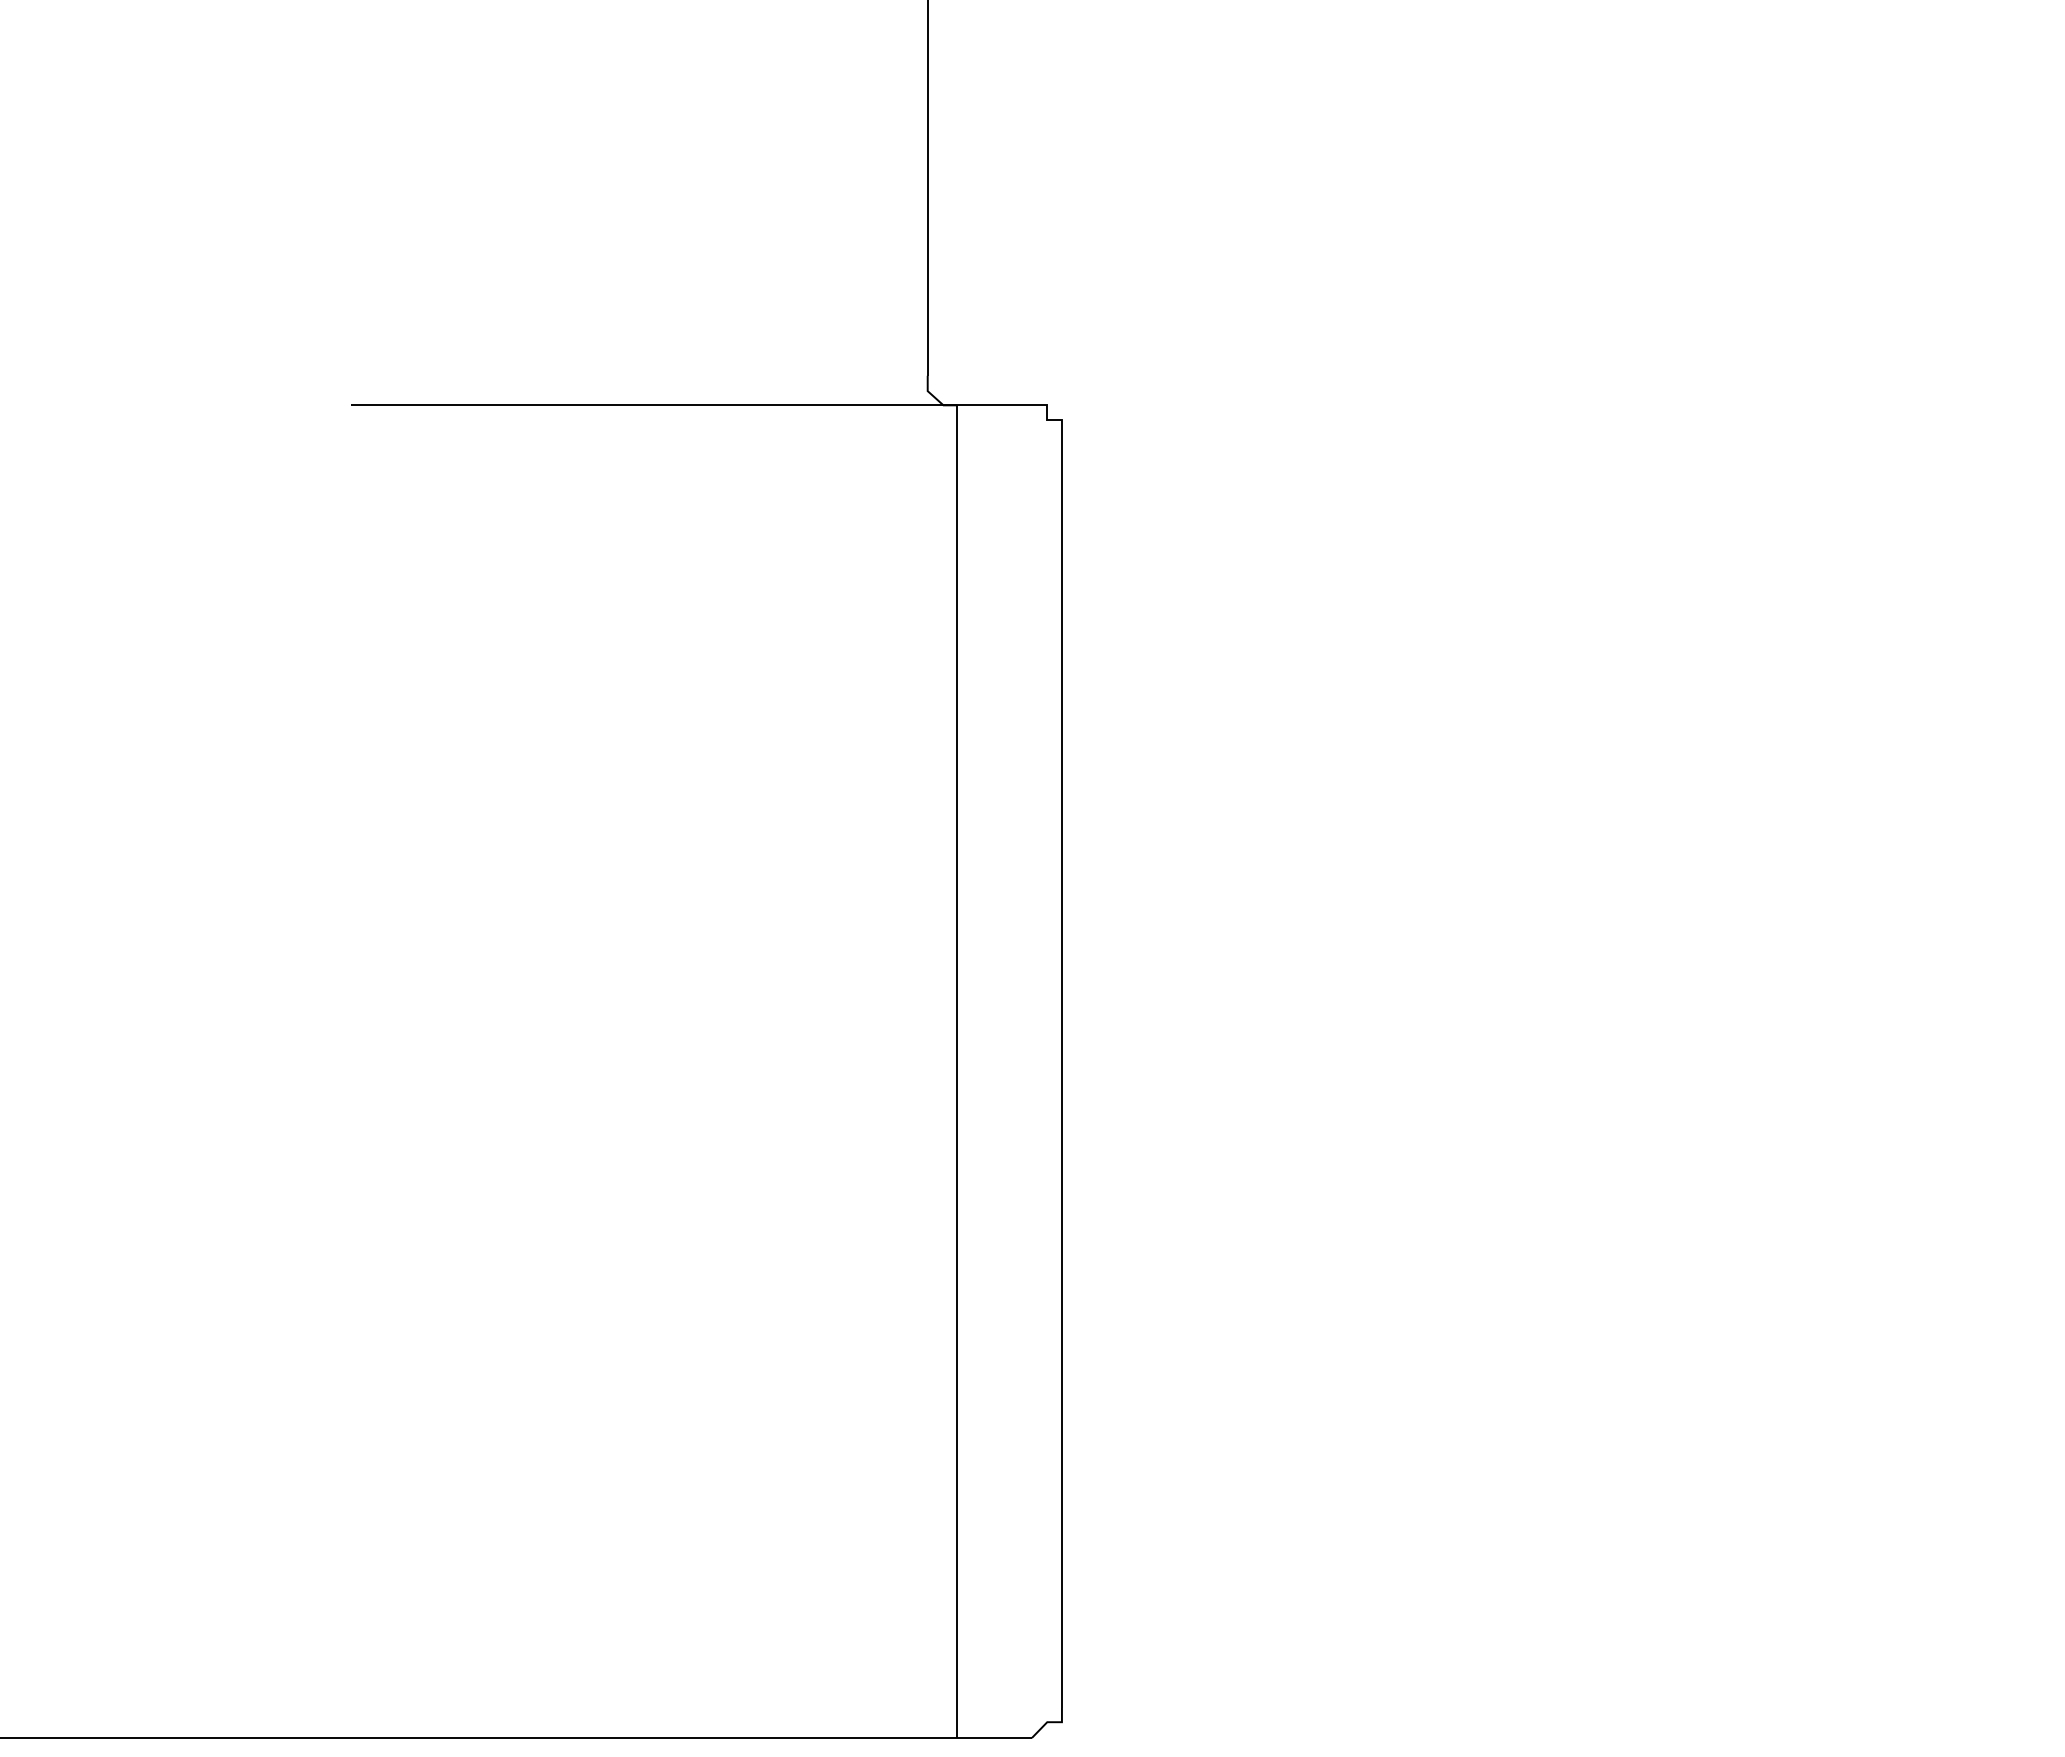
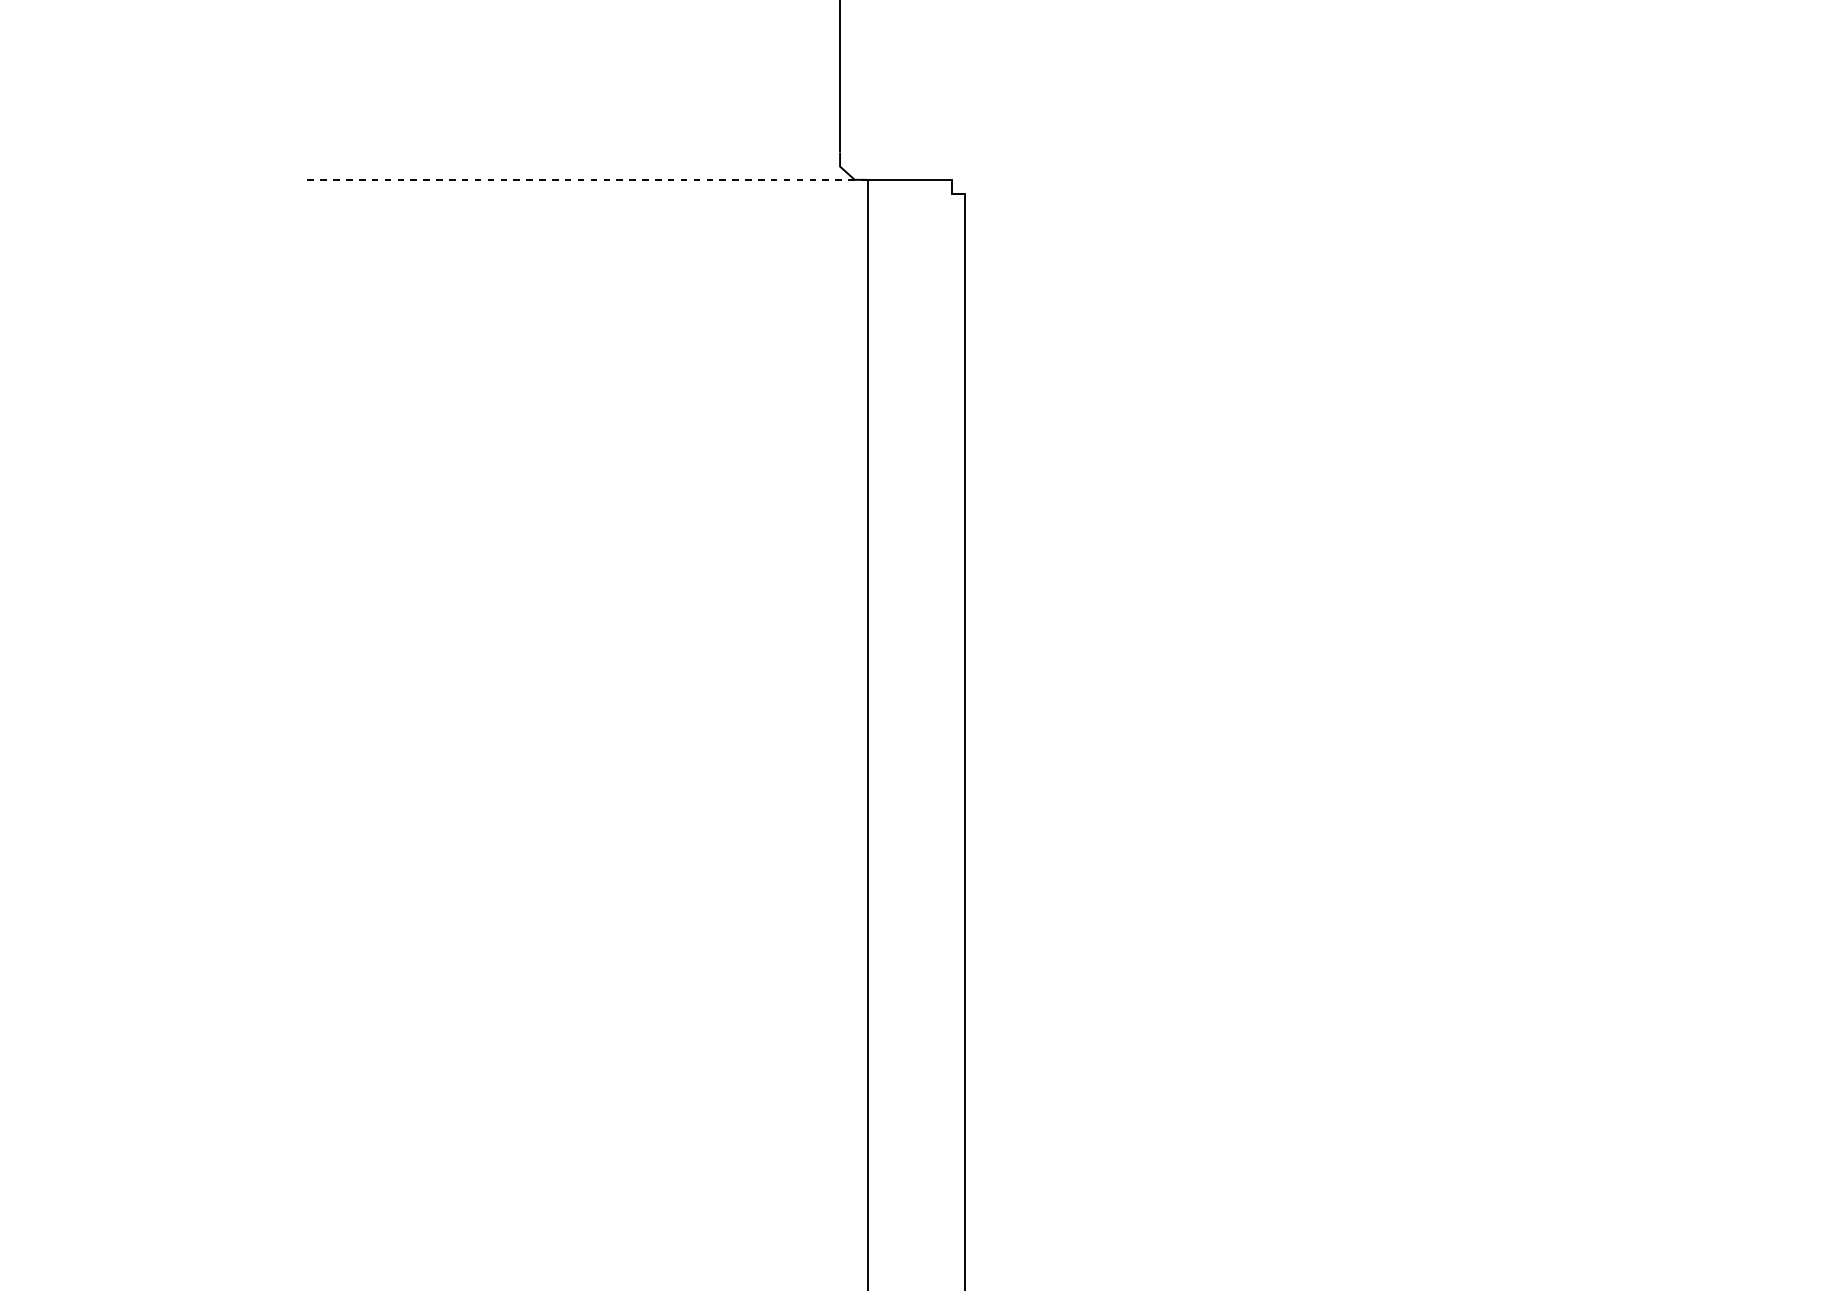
line: (653, 405) -> (584, 179), solid -> dashed

